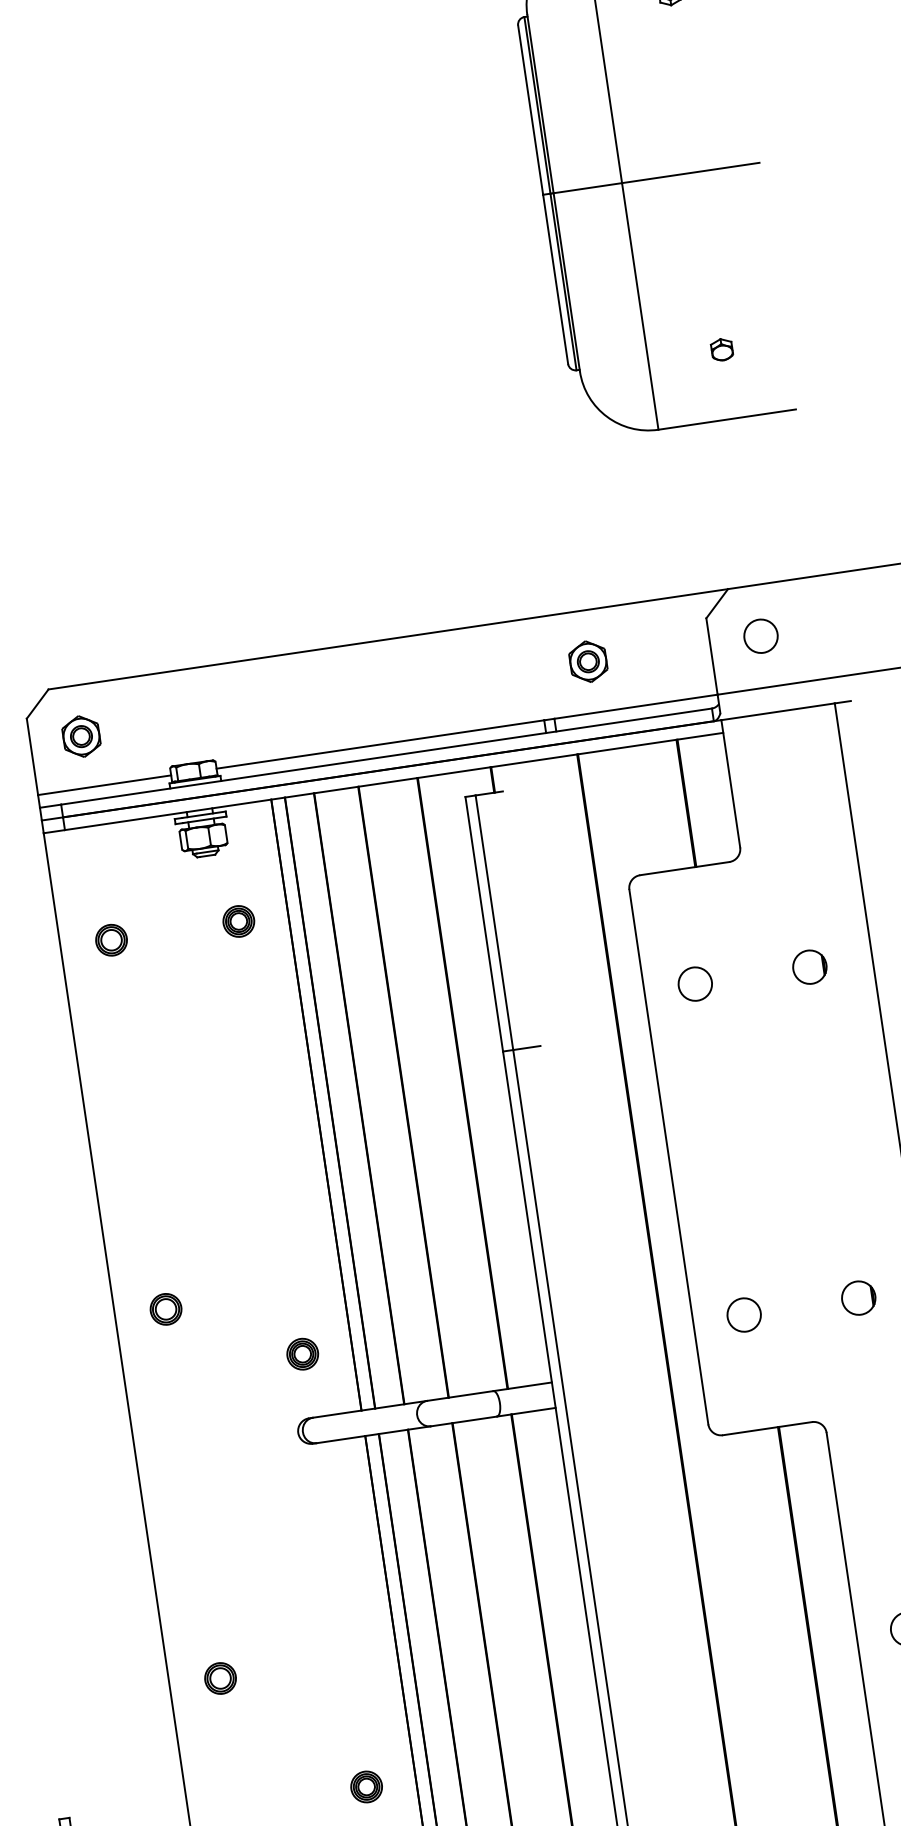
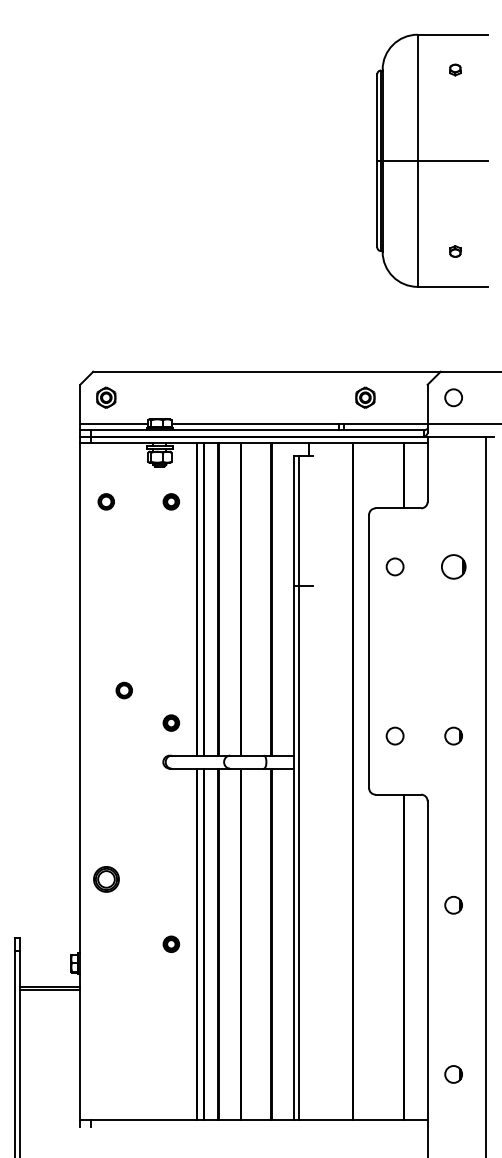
part: (809, 966) -> (453, 566), size x1.4
part: (164, 1309) -> (123, 690), moved
part: (218, 1677) -> (105, 878), size x1.6

